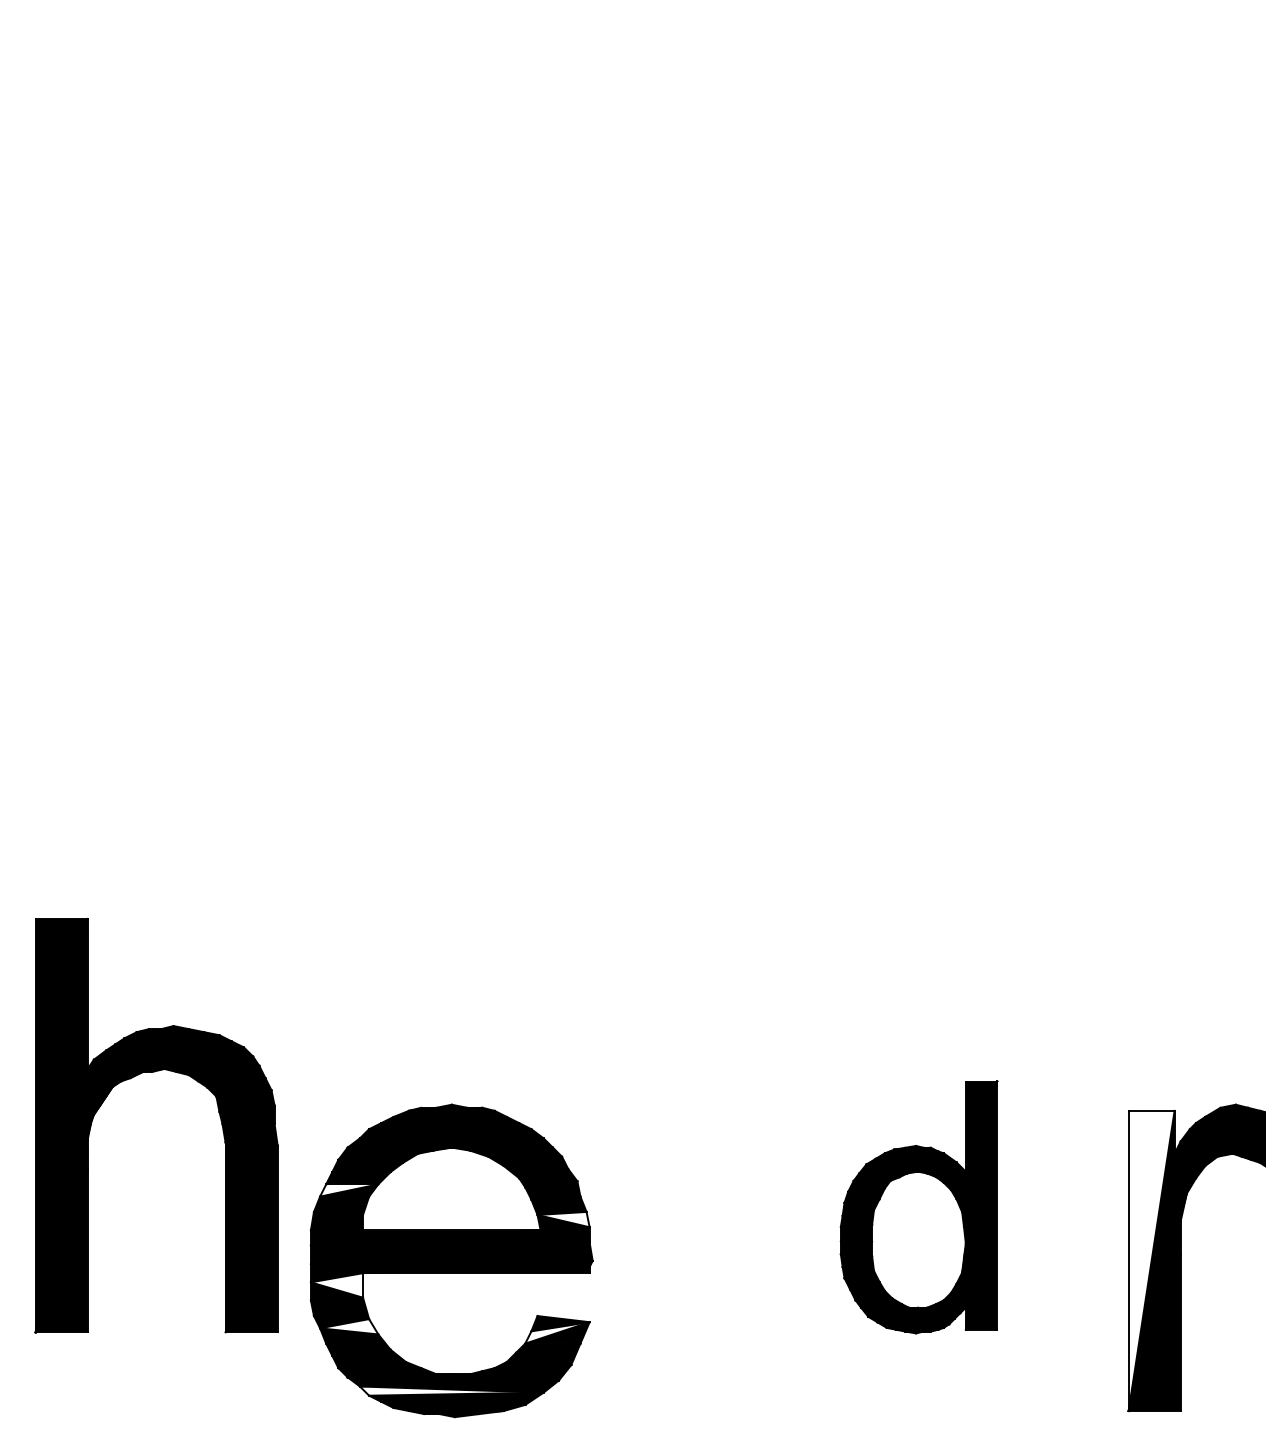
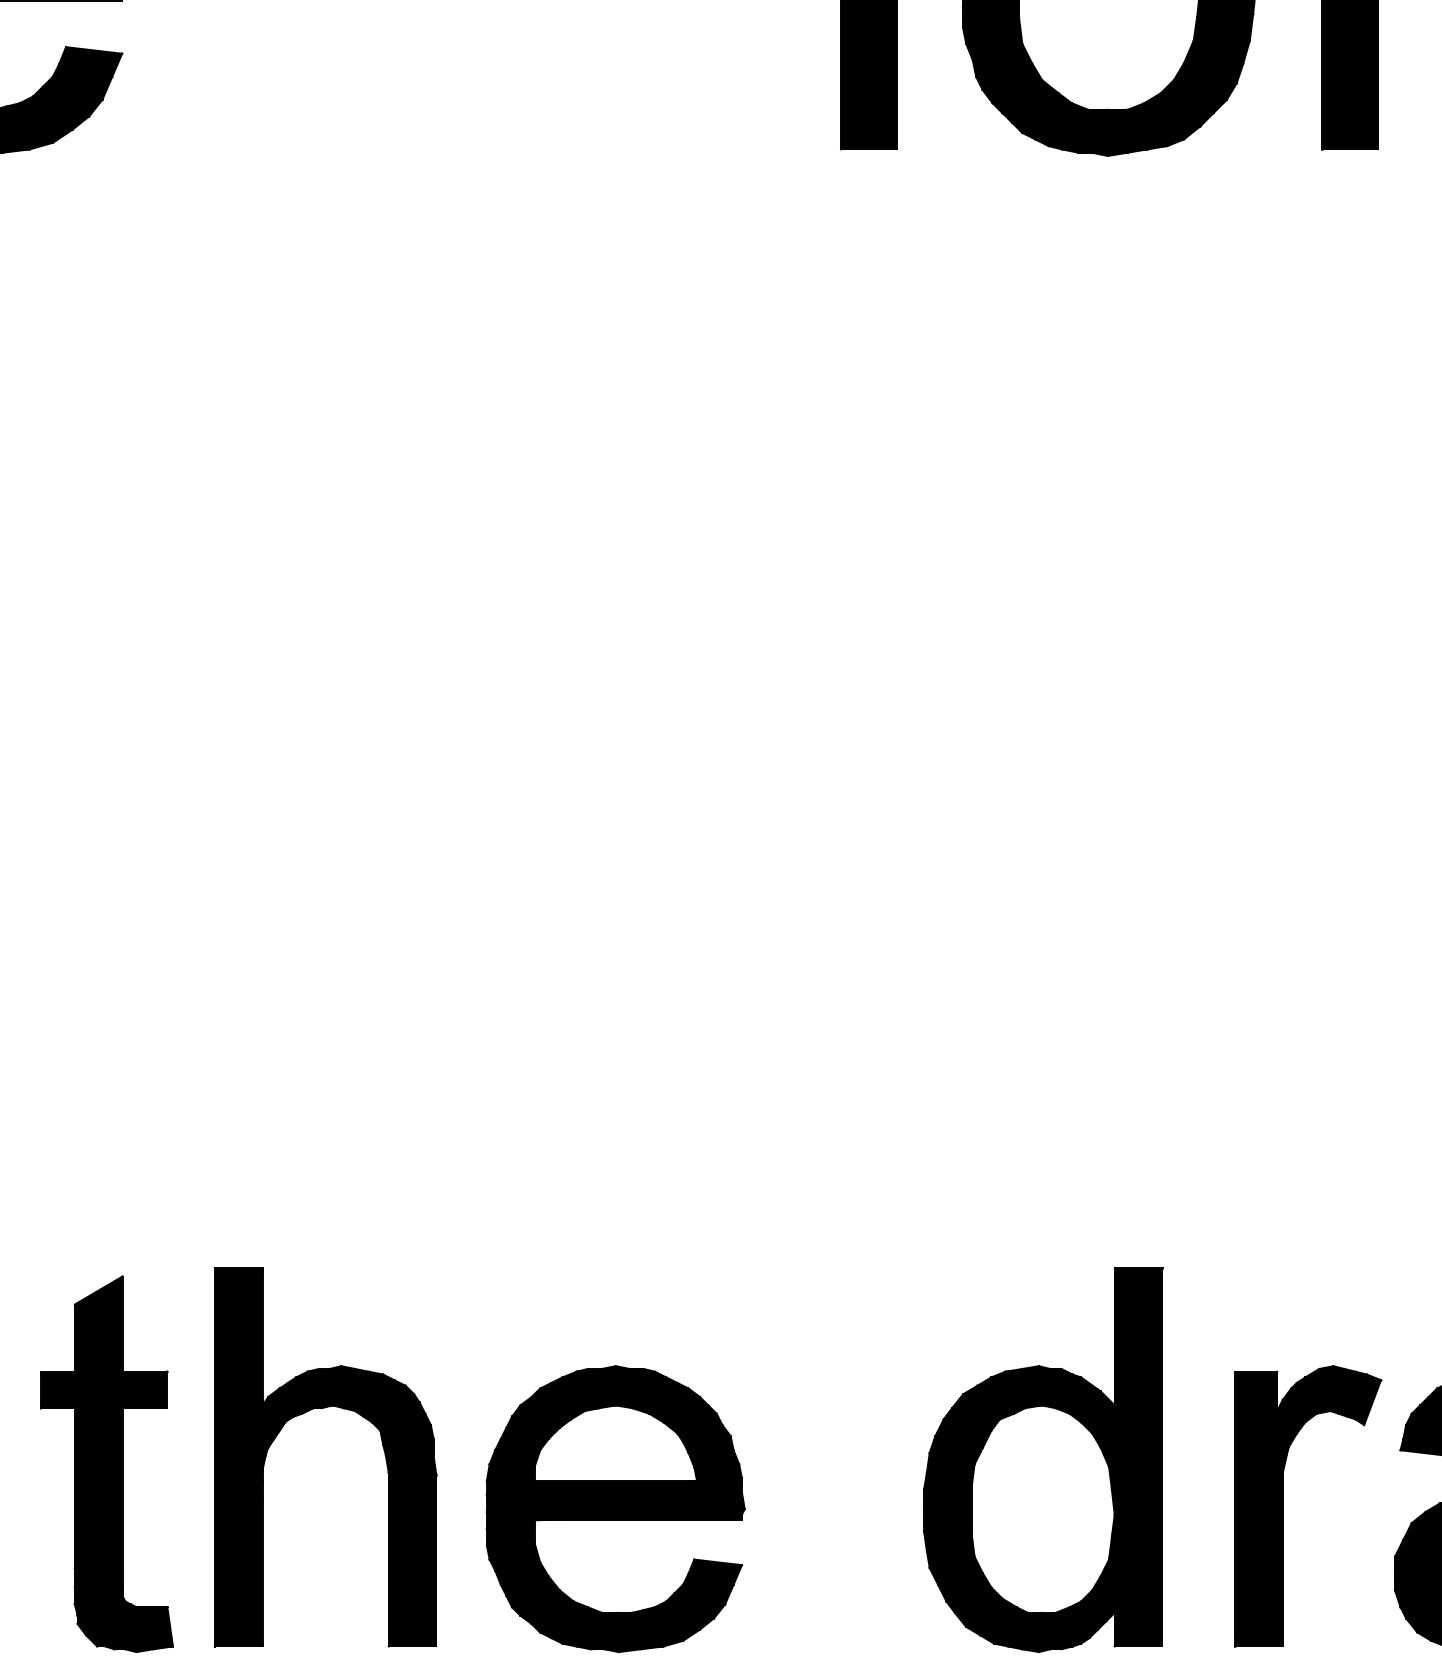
part: (152, 1073) -> (321, 1409), moved
fill: (348, 1190) -> (521, 1444), added
part: (919, 1207) -> (1043, 1460), size x1.67
fill: (562, 1219) -> (717, 1471), added
fill: (1151, 1260) -> (1256, 1508), added
fill: (336, 1285) -> (510, 1531), added
fill: (348, 1326) -> (521, 1569), added
fill: (557, 1332) -> (712, 1574), added
fill: (451, 1391) -> (615, 1628), added

